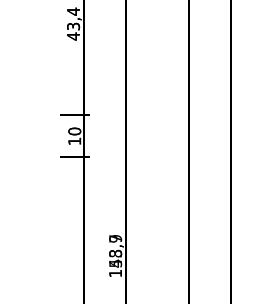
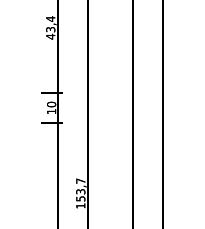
text: (115, 250) -> (80, 189), 148,9 -> 153,7

